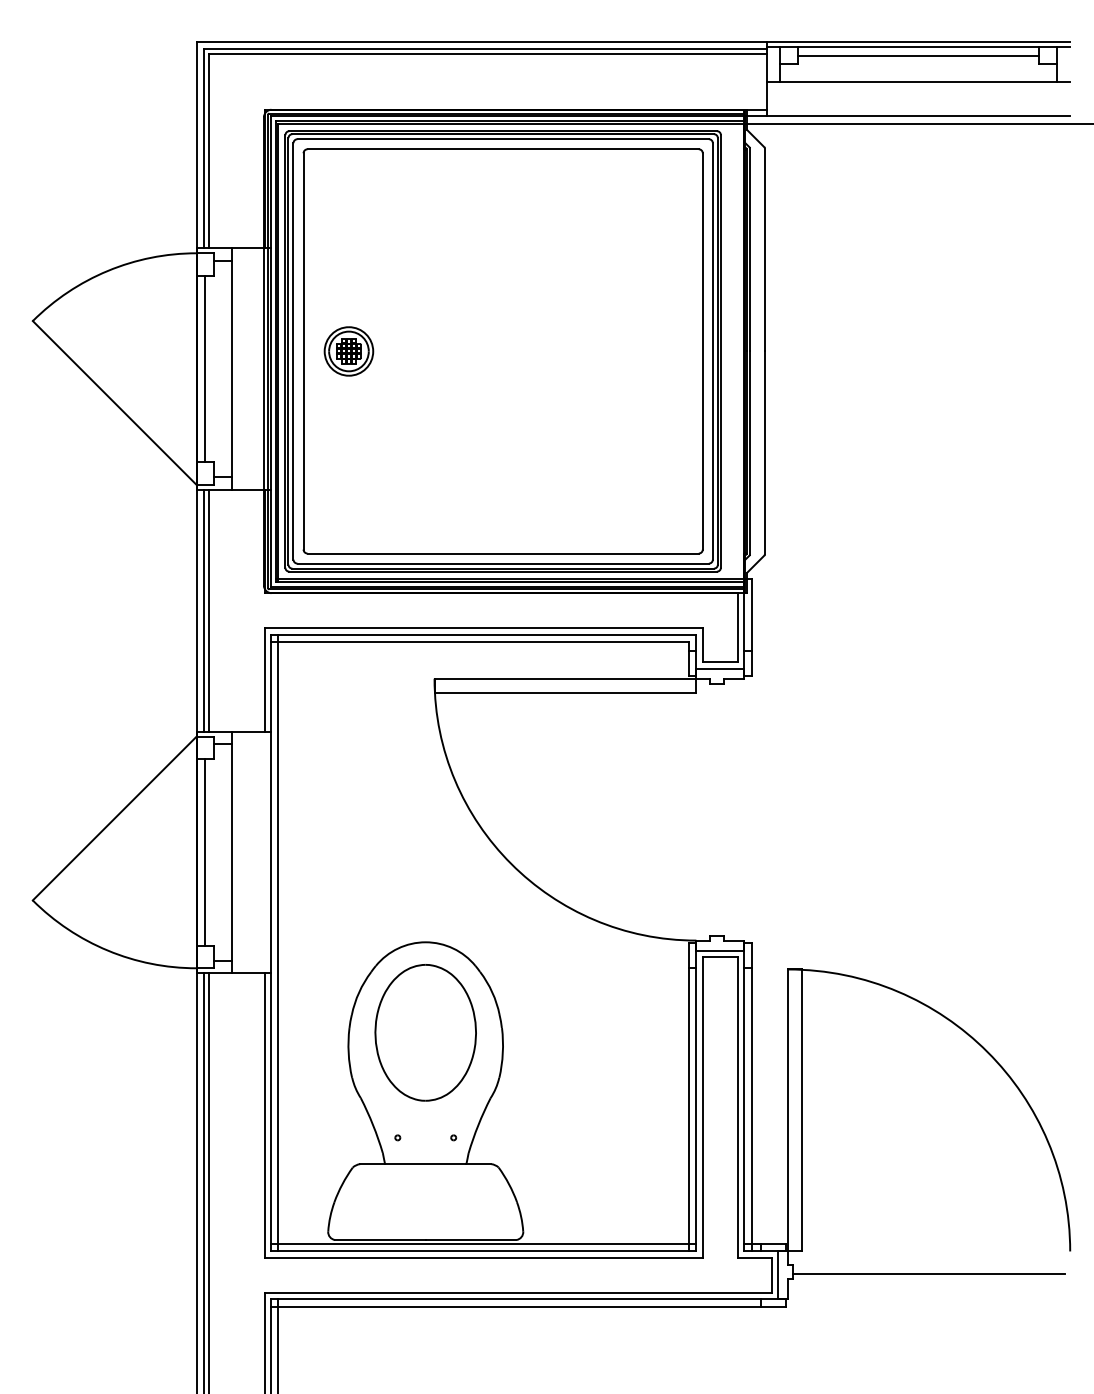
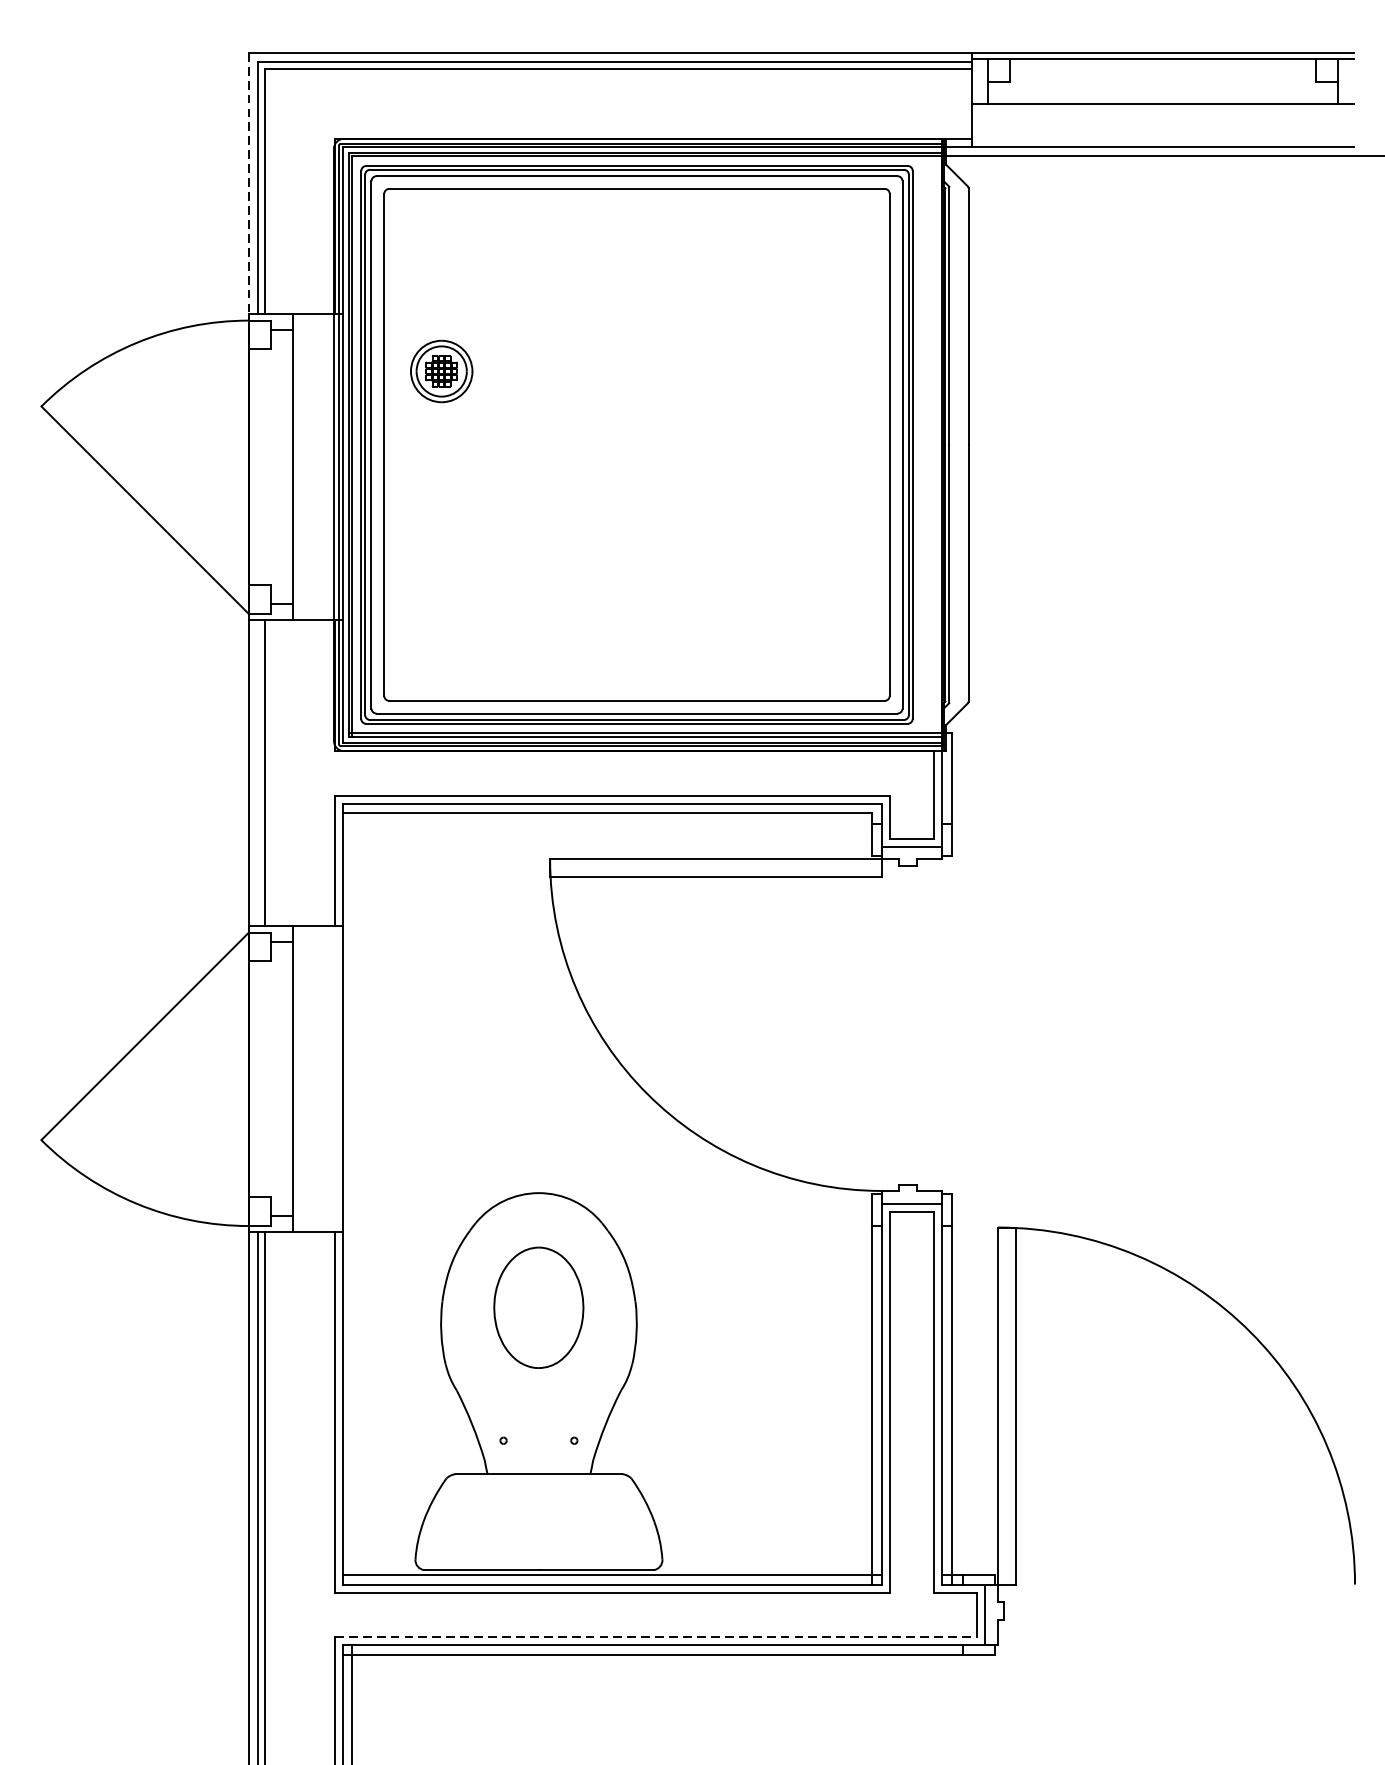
line: (918, 55) -> (1162, 70), removed
line: (196, 145) -> (248, 184), solid -> dashed
part: (348, 351) -> (441, 371), moved
line: (205, 368) -> (260, 466), removed
line: (204, 610) -> (258, 772), removed
line: (205, 852) -> (260, 1079), removed
line: (278, 942) -> (352, 1193), removed
part: (425, 1032) -> (538, 1307), size x0.7
line: (929, 1274) -> (1176, 1613), removed
line: (518, 1293) -> (656, 1637), solid -> dashed

